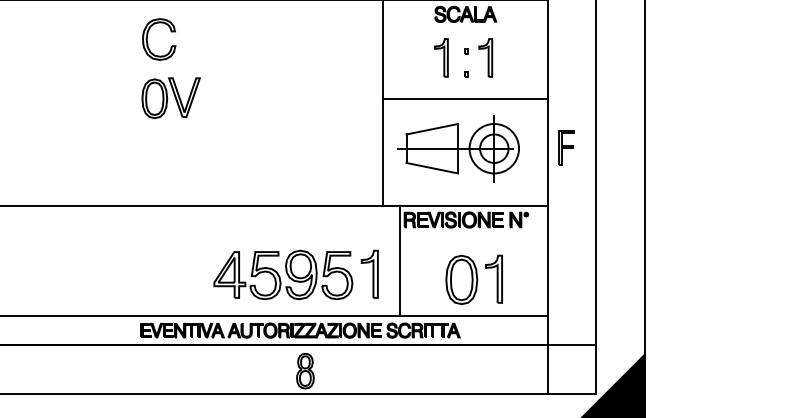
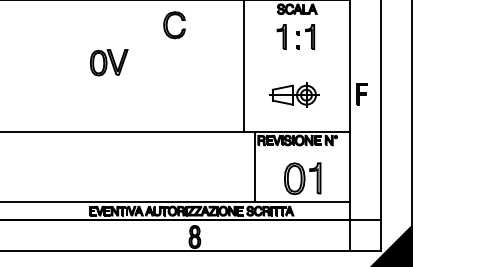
part: (148, 39) -> (167, 25), moved
line: (464, 99) -> (296, 63), removed
part: (458, 149) -> (292, 95), size x0.6
part: (295, 274) -> (188, 175), removed

